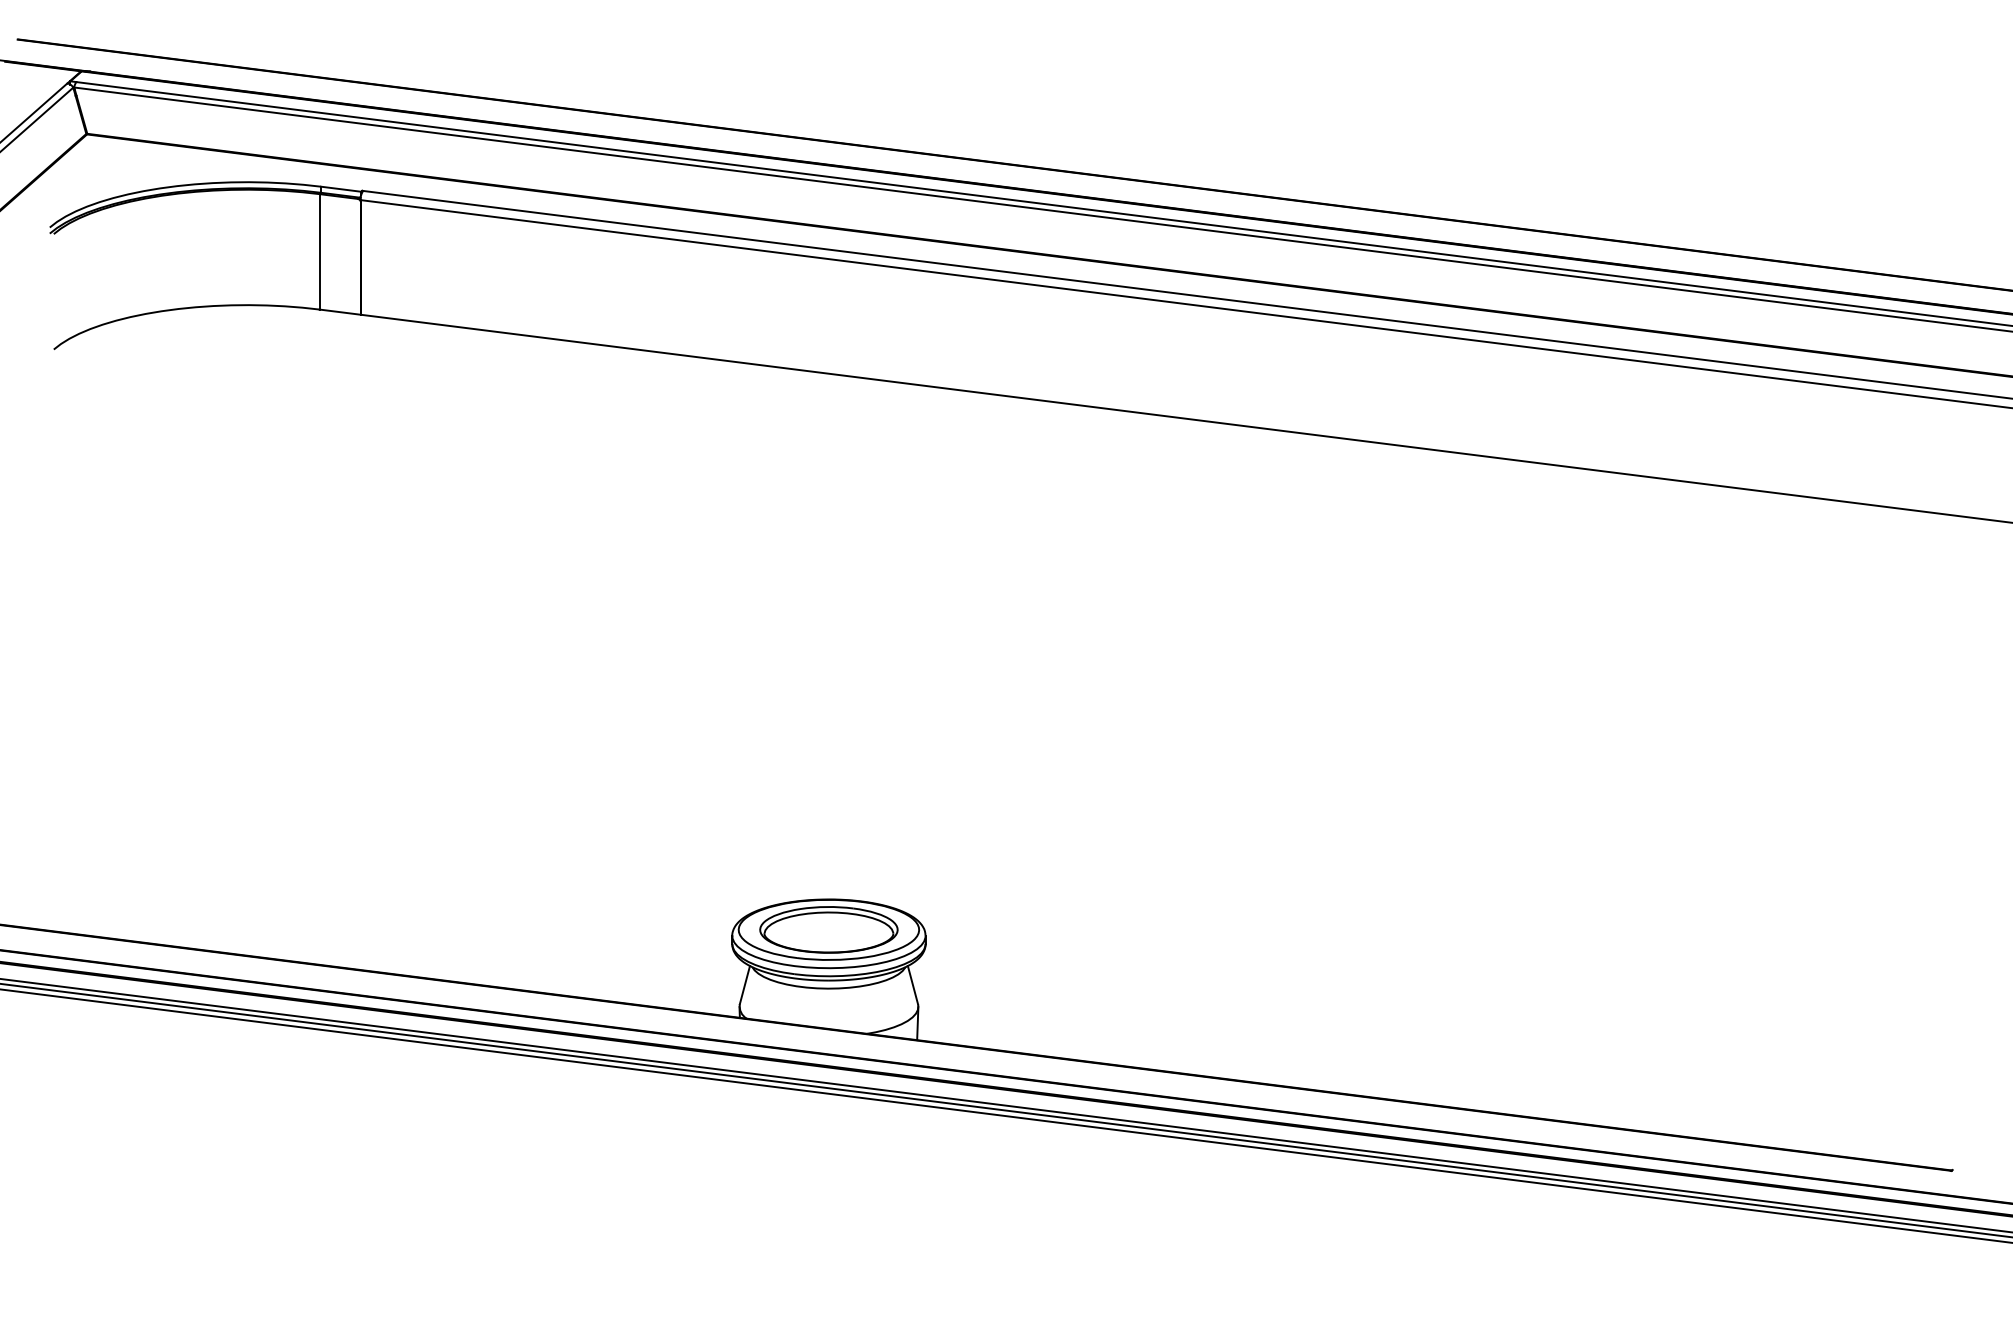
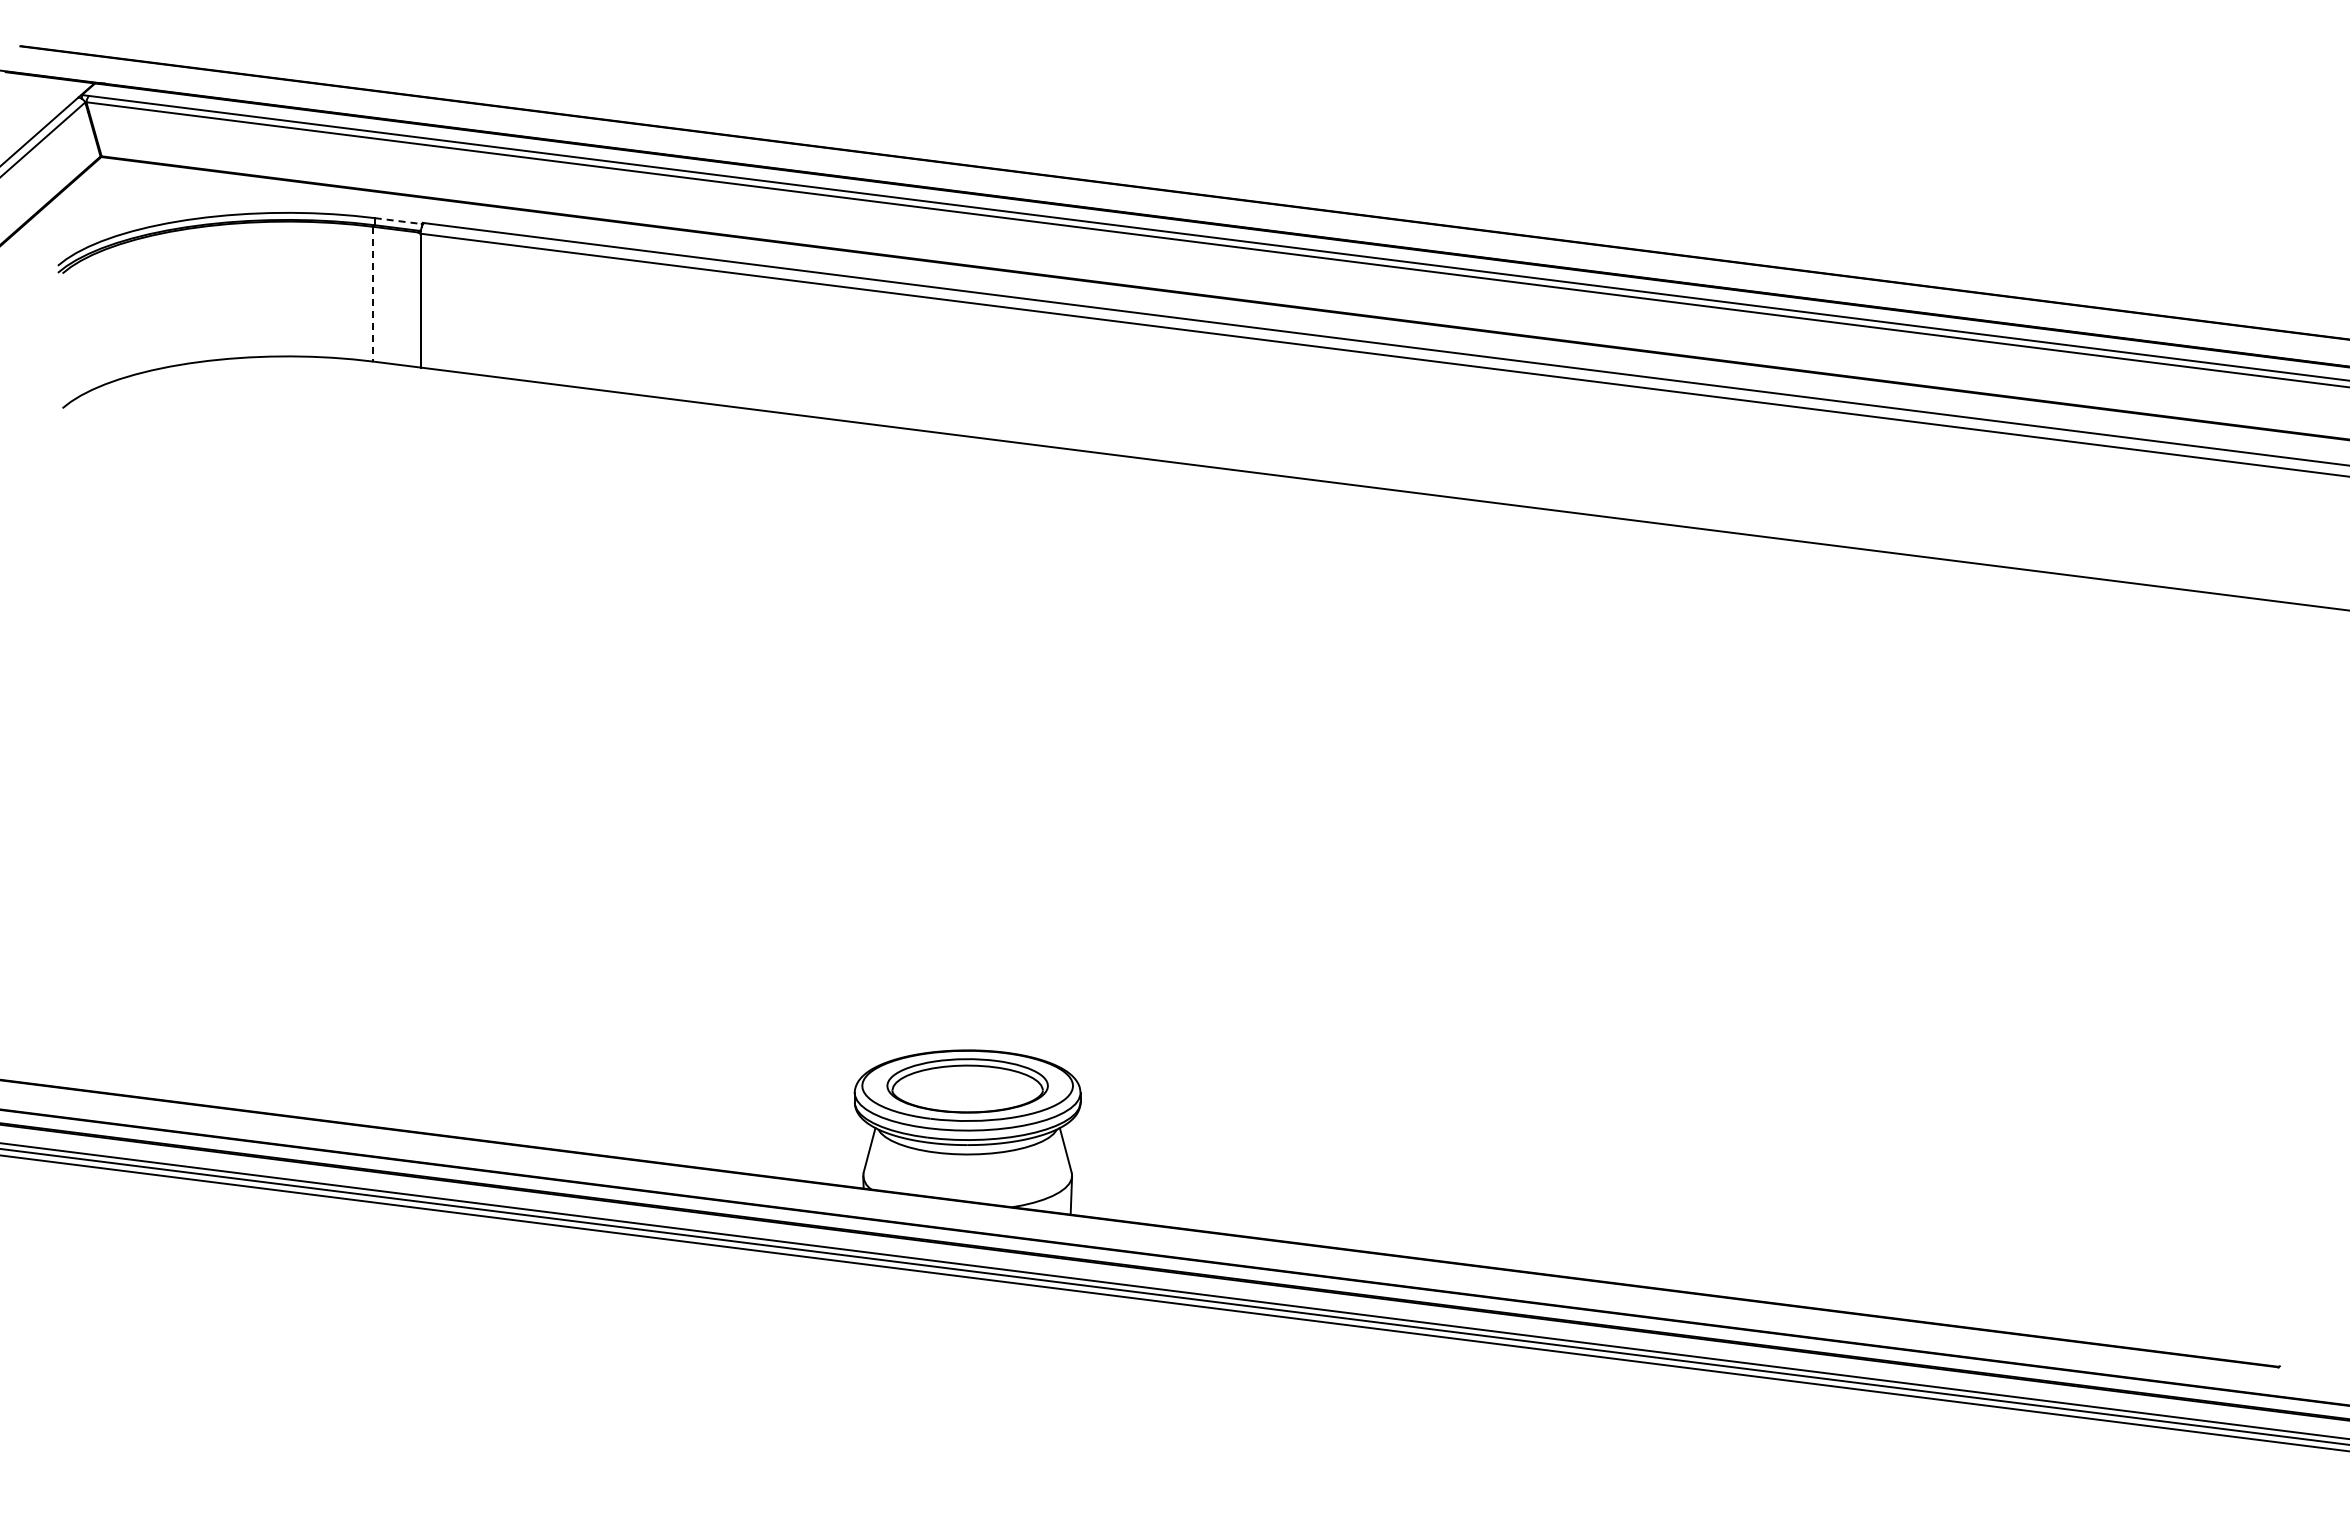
line: (341, 189) -> (398, 221), solid -> dashed
line: (319, 252) -> (372, 294), solid -> dashed

